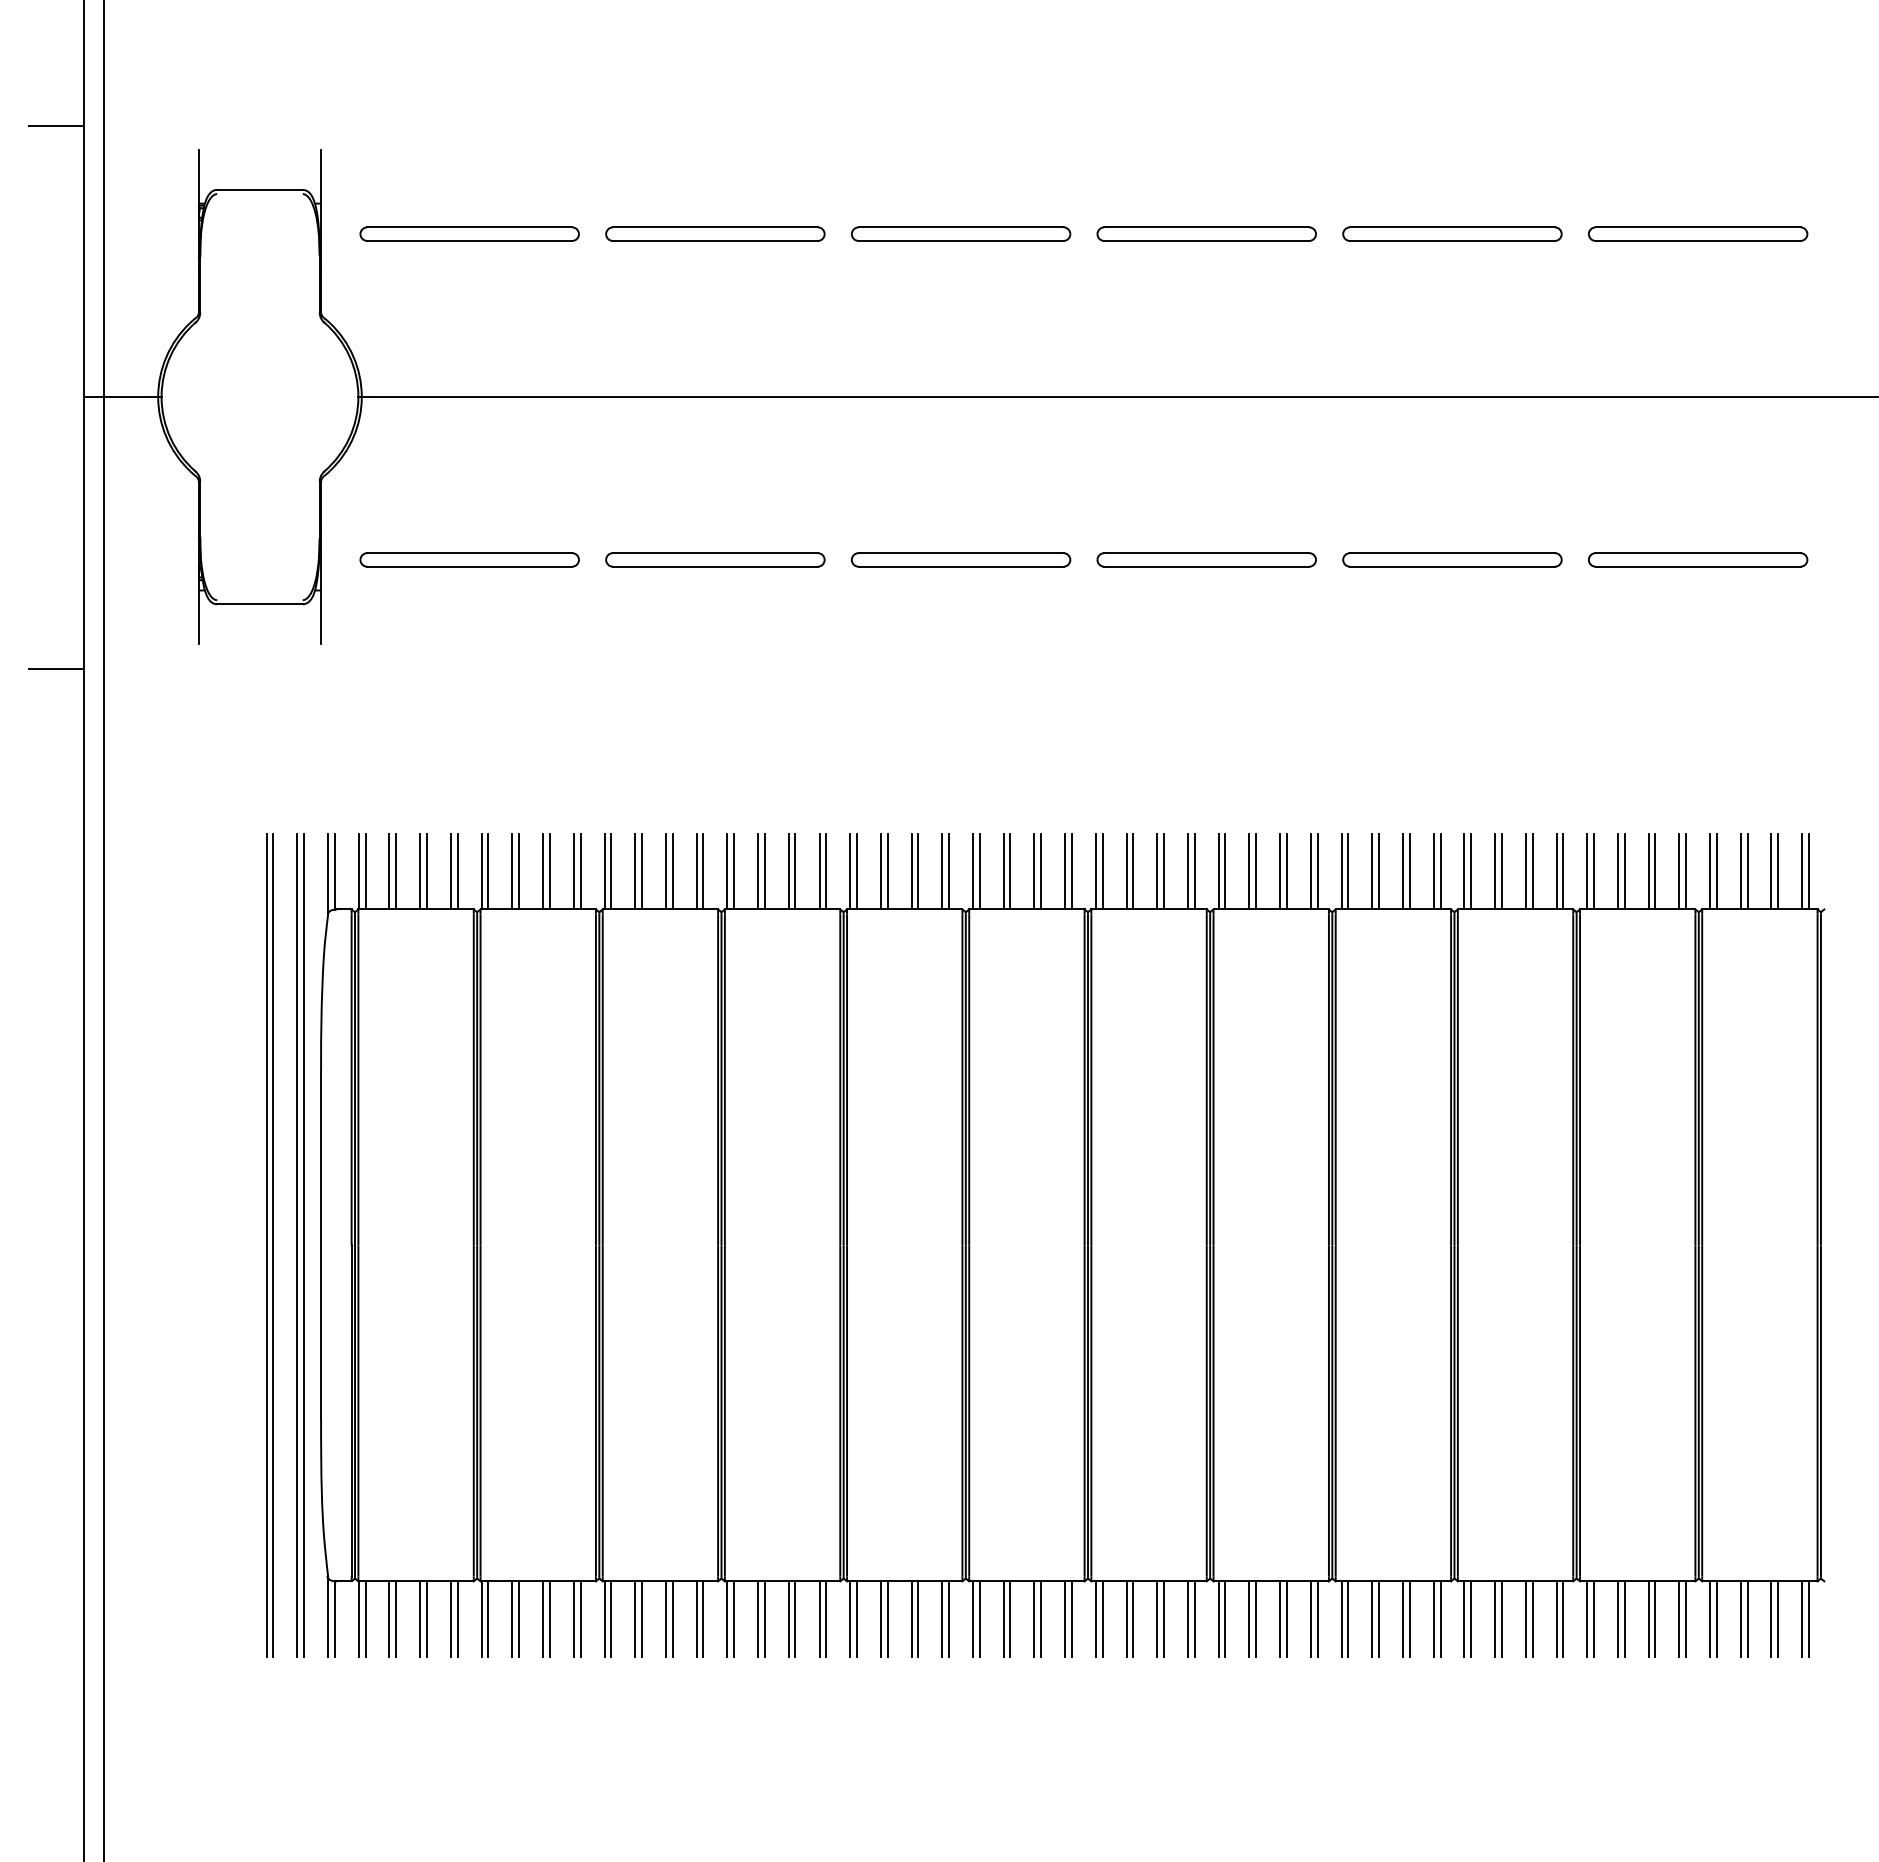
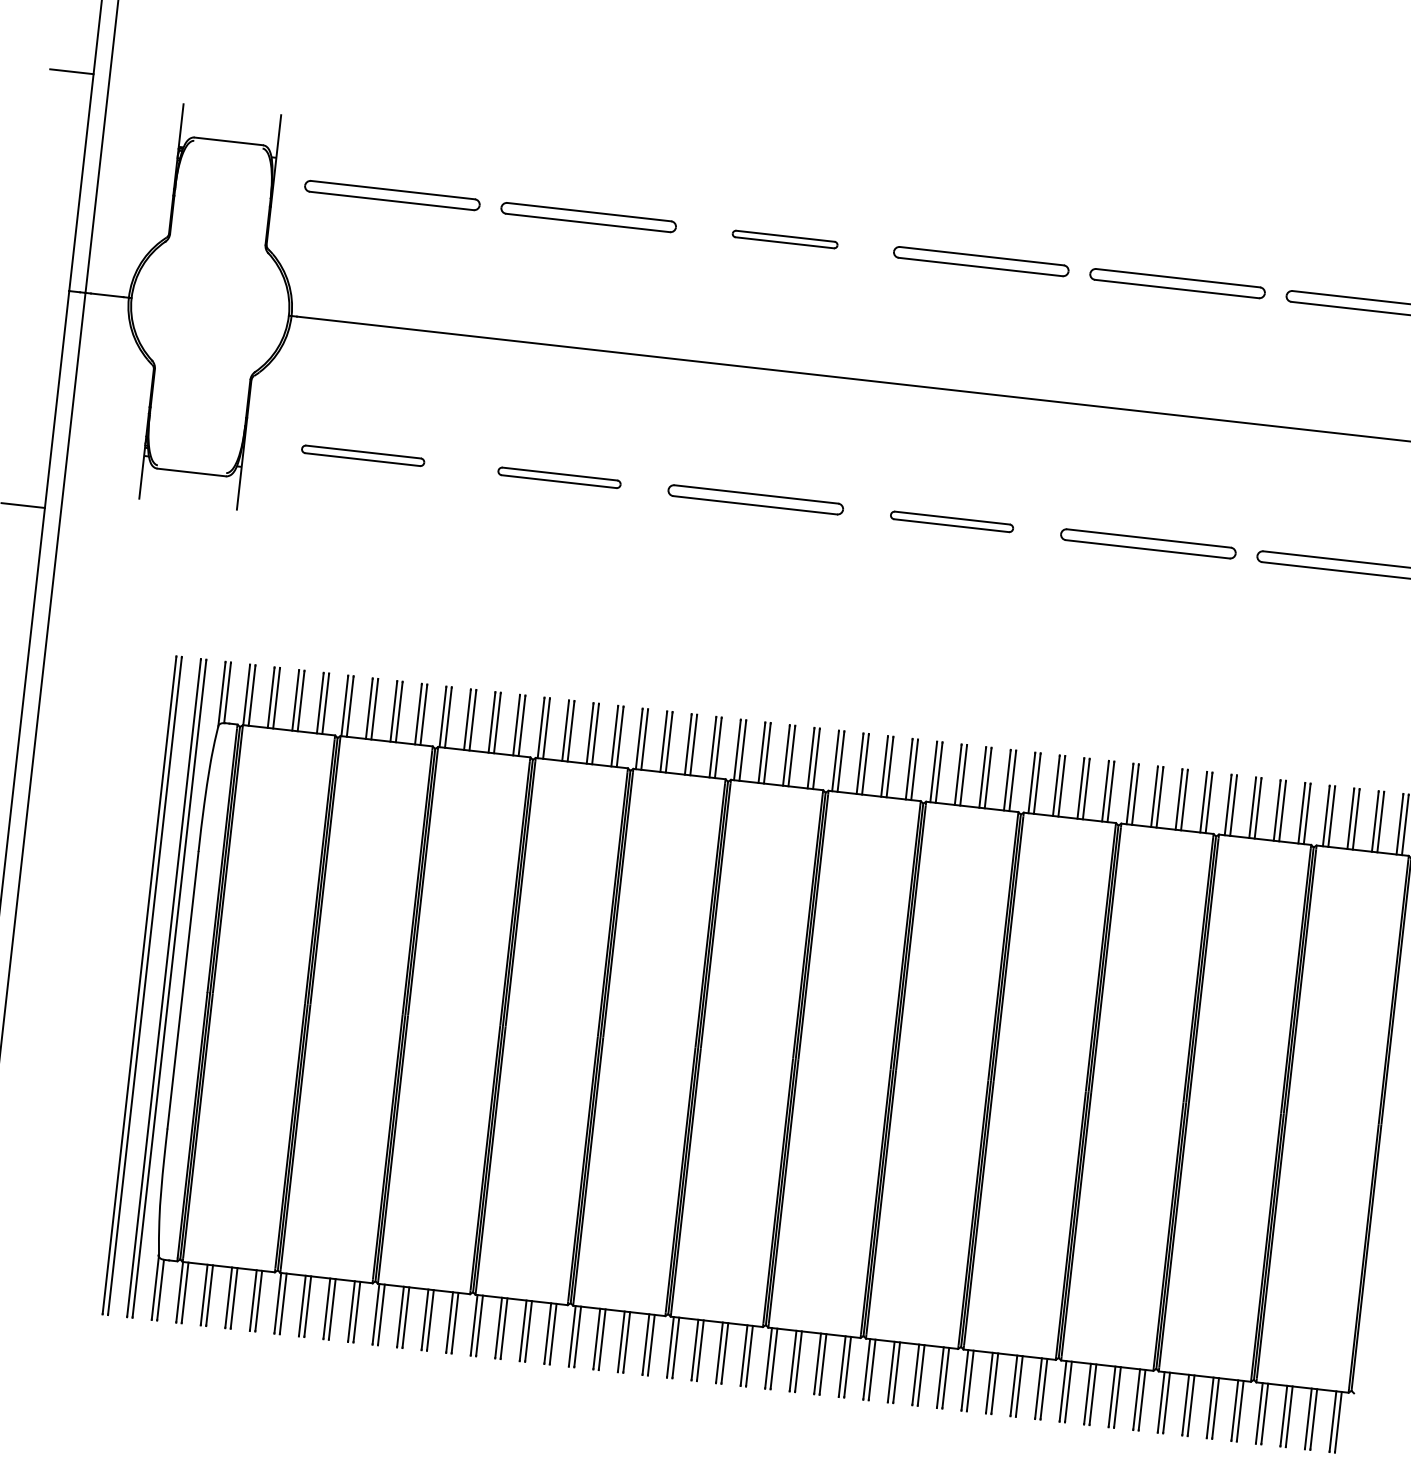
part: (961, 233) -> (785, 239), size x0.6
part: (469, 559) -> (363, 455), size x0.7
part: (715, 559) -> (559, 477), size x0.7
part: (1206, 559) -> (951, 521), size x0.7

